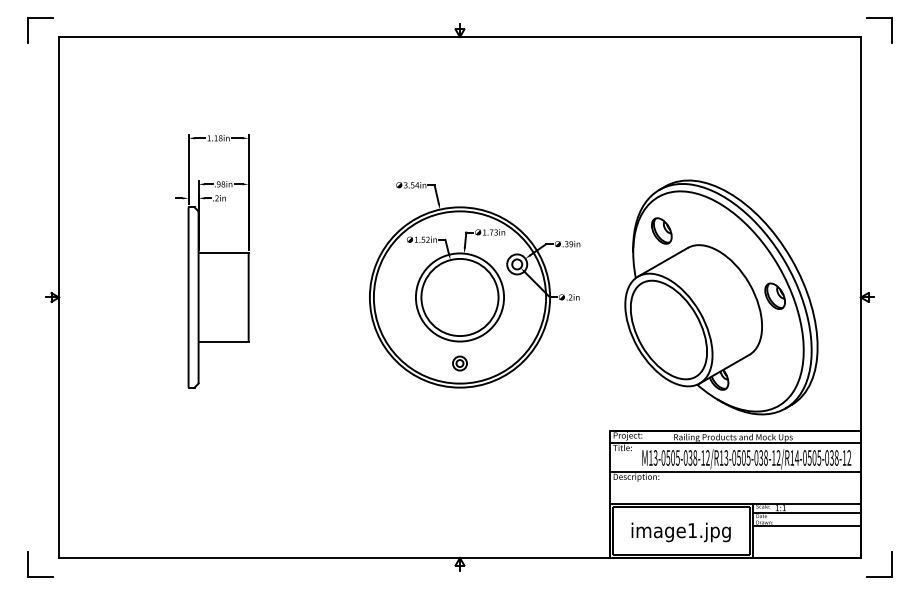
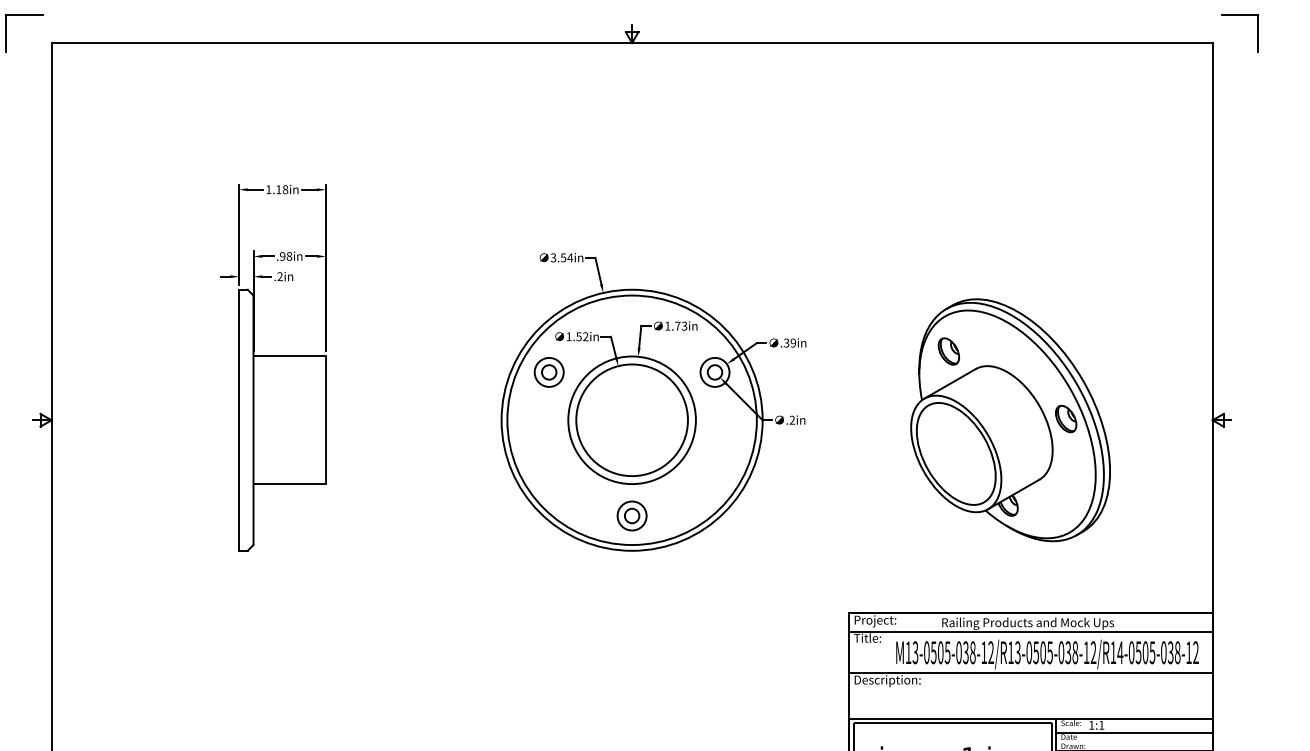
part: (402, 264) -> (548, 372), added
part: (720, 297) -> (1009, 420), size x0.71
part: (459, 363) -> (631, 515), size x1.43

